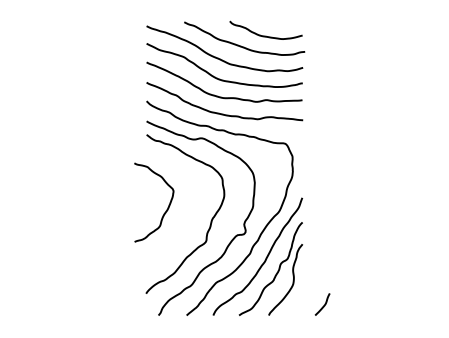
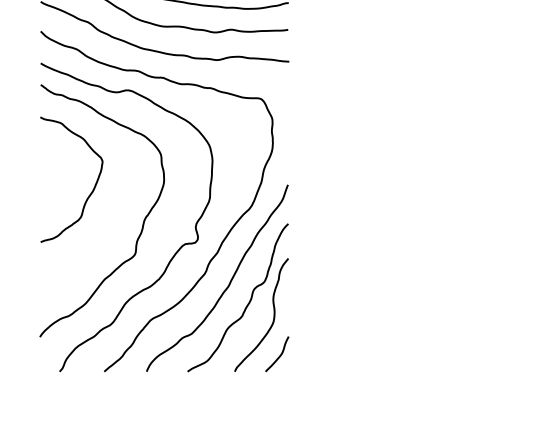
curve: (166, 209) -> (91, 190), moved
curve: (323, 305) -> (278, 355), moved

